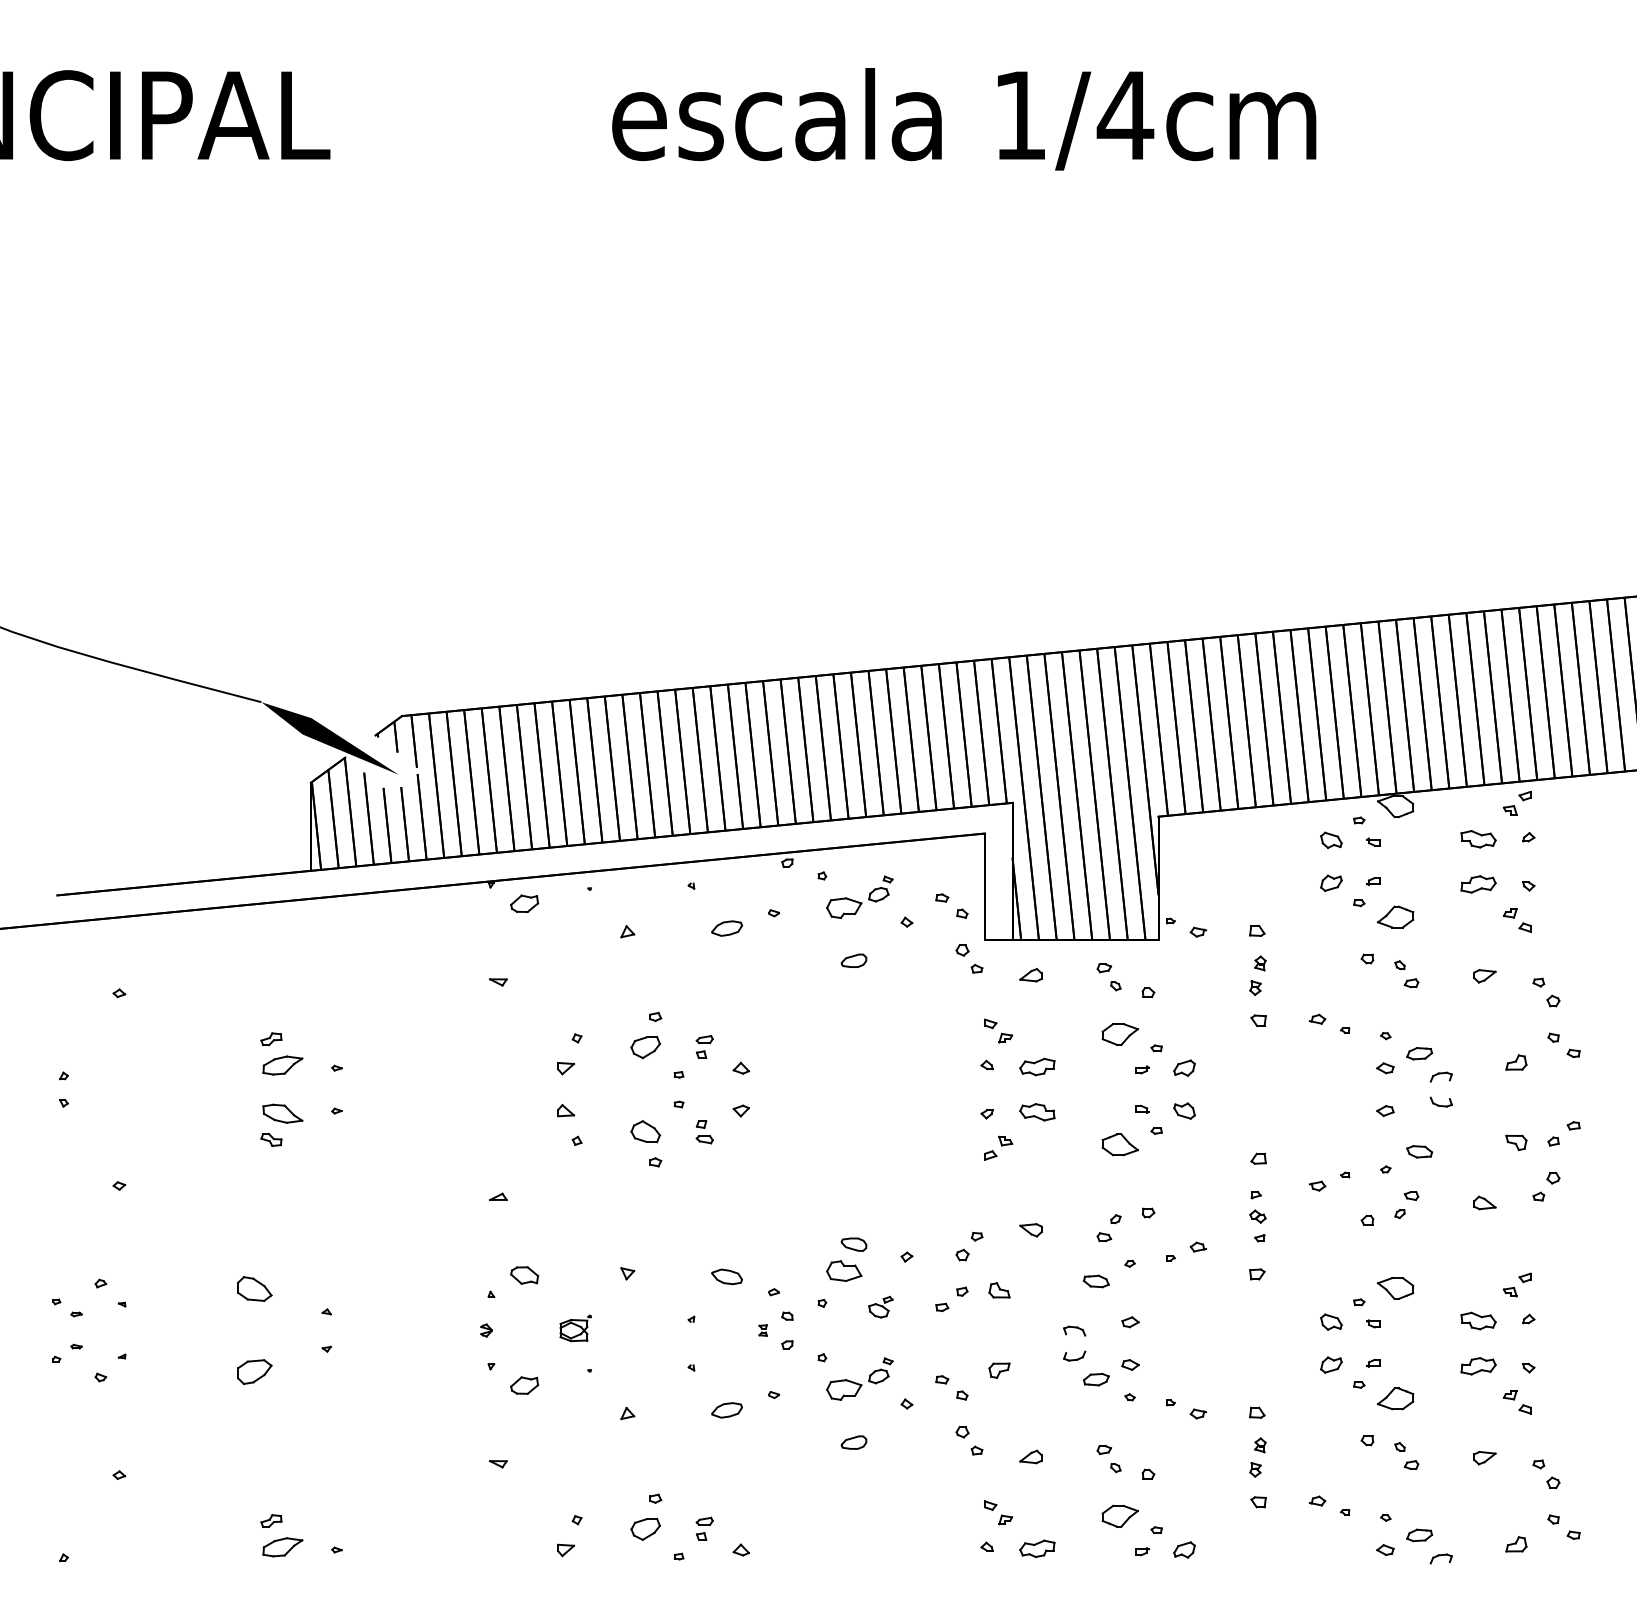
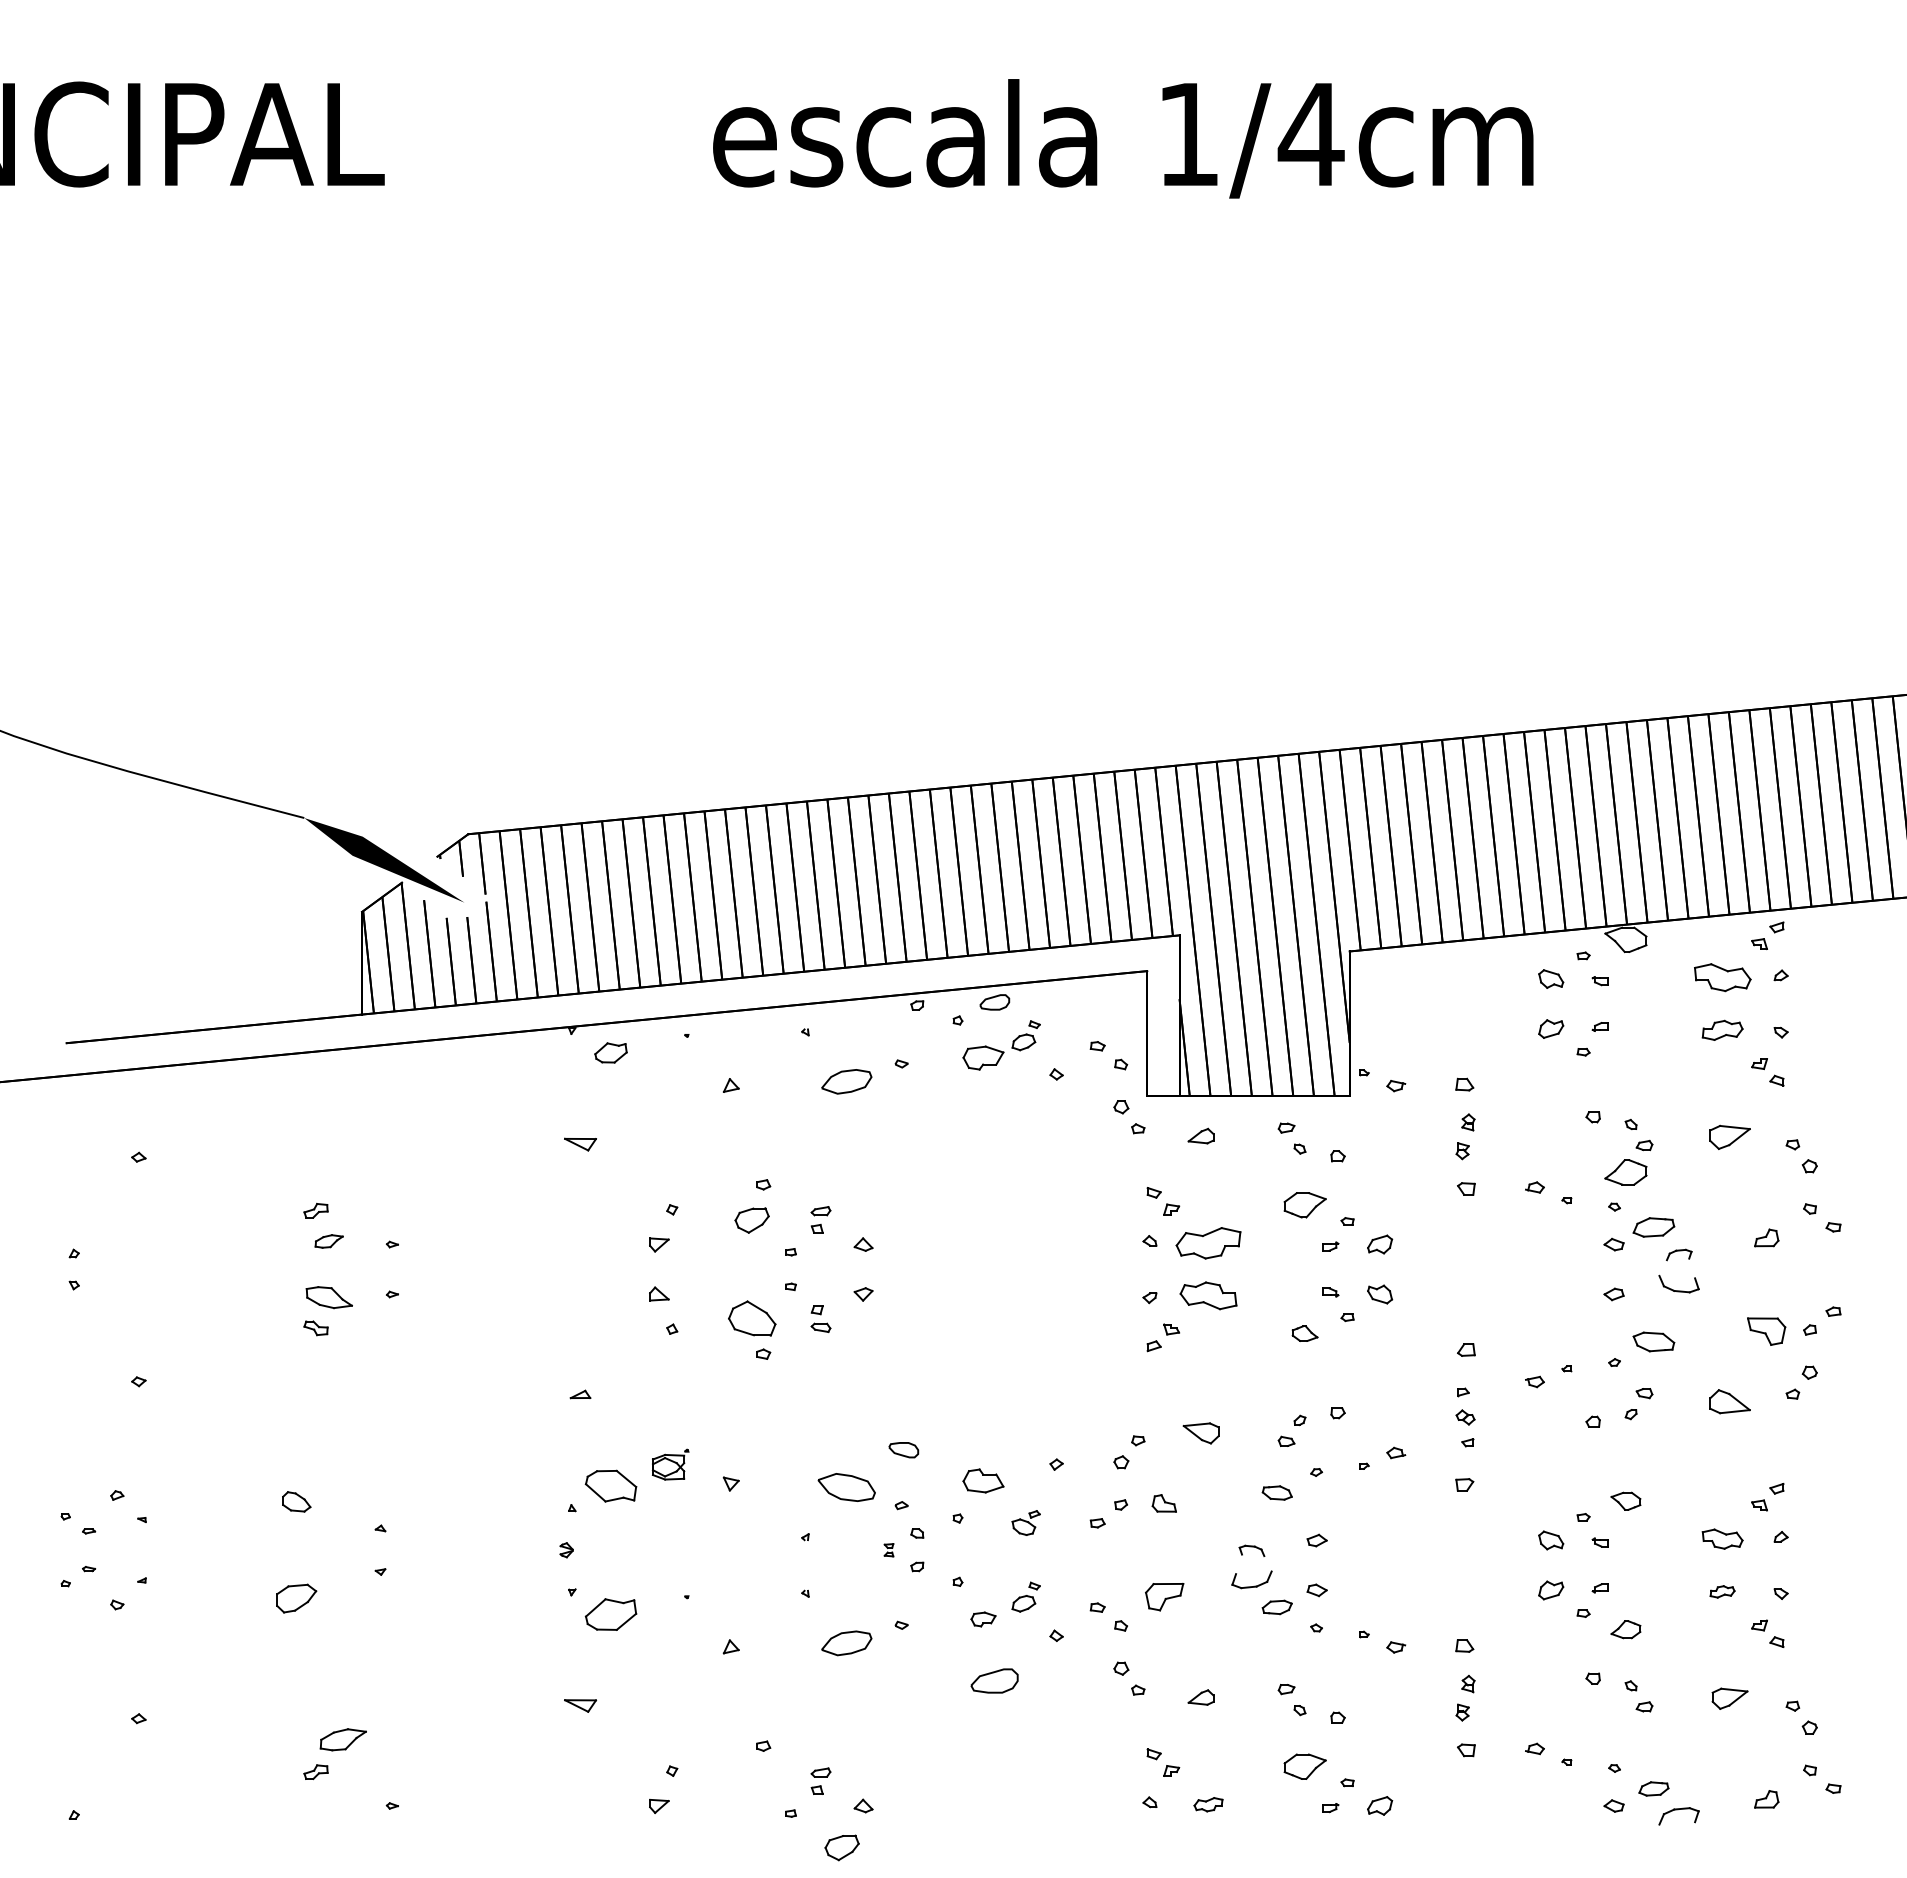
part: (1478, 839) -> (1722, 977), size x1.4
part: (1395, 917) -> (1625, 1172), moved
part: (726, 928) -> (846, 1081), size x1.4
part: (853, 960) -> (994, 1002), moved
part: (1484, 976) -> (1729, 1137), size x1.6
part: (498, 982) -> (580, 1144), size x1.6
part: (1419, 1053) -> (1653, 1227), size x1.4
part: (282, 1065) -> (328, 1241), size x0.6
part: (1037, 1066) -> (1208, 1242), size x1.6
part: (1441, 1101) -> (1679, 1283), size x1.6
part: (1037, 1111) -> (1208, 1295), size x1.4
part: (645, 1131) -> (751, 1318), size x1.4
part: (1516, 1142) -> (1766, 1331), size x1.6
part: (1119, 1144) -> (1304, 1333), size x0.6
part: (1419, 1151) -> (1653, 1341), size x1.4
part: (1484, 1202) -> (1729, 1401), size x1.6
part: (1030, 1230) -> (1200, 1433), size x1.4
part: (853, 1244) -> (903, 1450), moved
part: (524, 1275) -> (610, 1485), size x1.6
part: (726, 1276) -> (846, 1487), size x1.6
part: (254, 1288) -> (296, 1501), size x0.7
part: (1395, 1288) -> (1625, 1501), size x0.7
part: (575, 1328) -> (670, 1464), moved
part: (1074, 1356) -> (1251, 1580), size x1.6
part: (1478, 1365) -> (1722, 1591), size x0.6
part: (998, 1370) -> (1163, 1596), size x1.6
part: (524, 1384) -> (610, 1613), size x1.6
part: (844, 1390) -> (983, 1619), size x0.6
part: (1395, 1398) -> (1625, 1629), size x0.7
part: (726, 1409) -> (846, 1642), size x1.4
part: (853, 1442) -> (994, 1680), size x1.6
part: (1484, 1457) -> (1729, 1698), size x1.4
part: (498, 1463) -> (580, 1705), size x1.6
part: (645, 1529) -> (841, 1847), moved
part: (282, 1547) -> (342, 1739), moved
part: (1037, 1548) -> (1208, 1804), size x0.7
part: (1441, 1559) -> (1679, 1816), size x1.6

